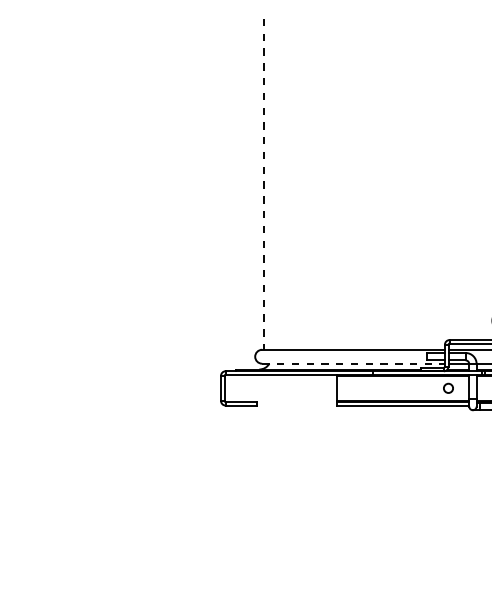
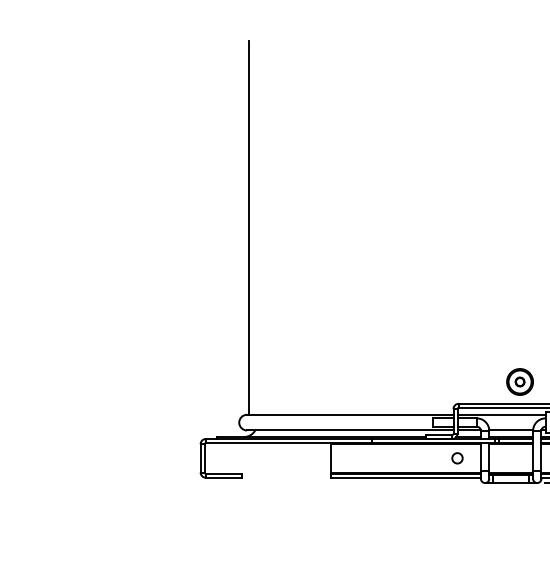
line: (263, 184) -> (248, 228), dashed -> solid
line: (354, 363) -> (351, 430), dashed -> solid

